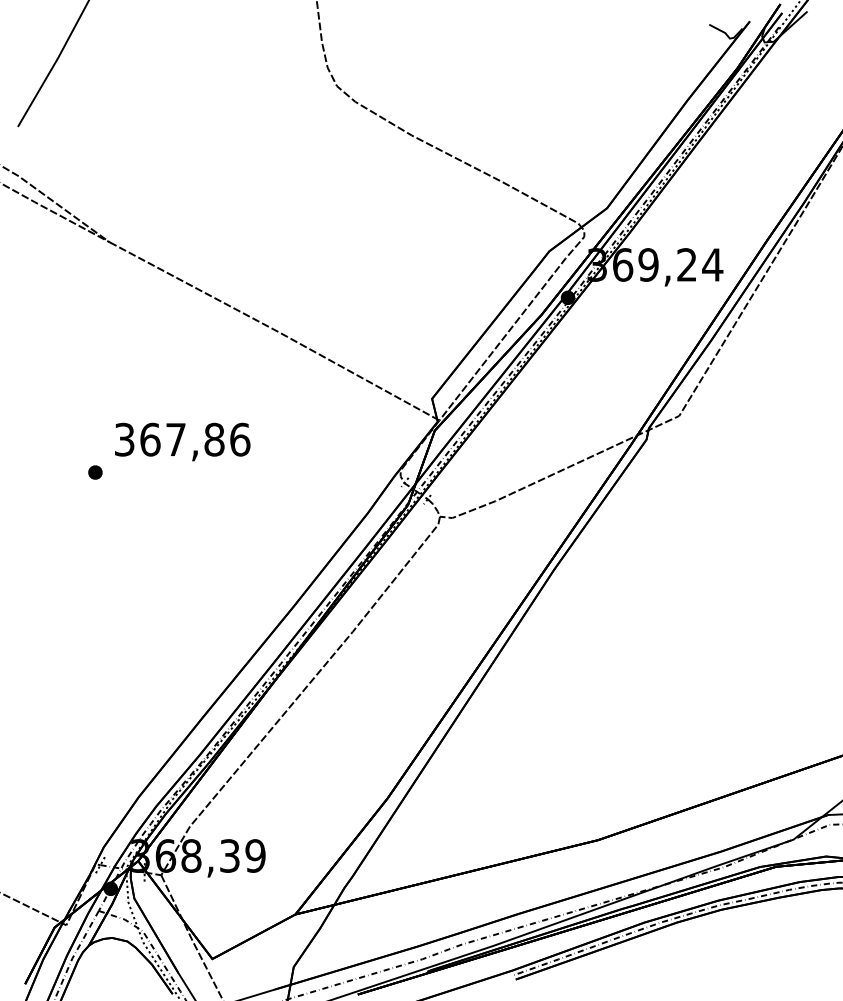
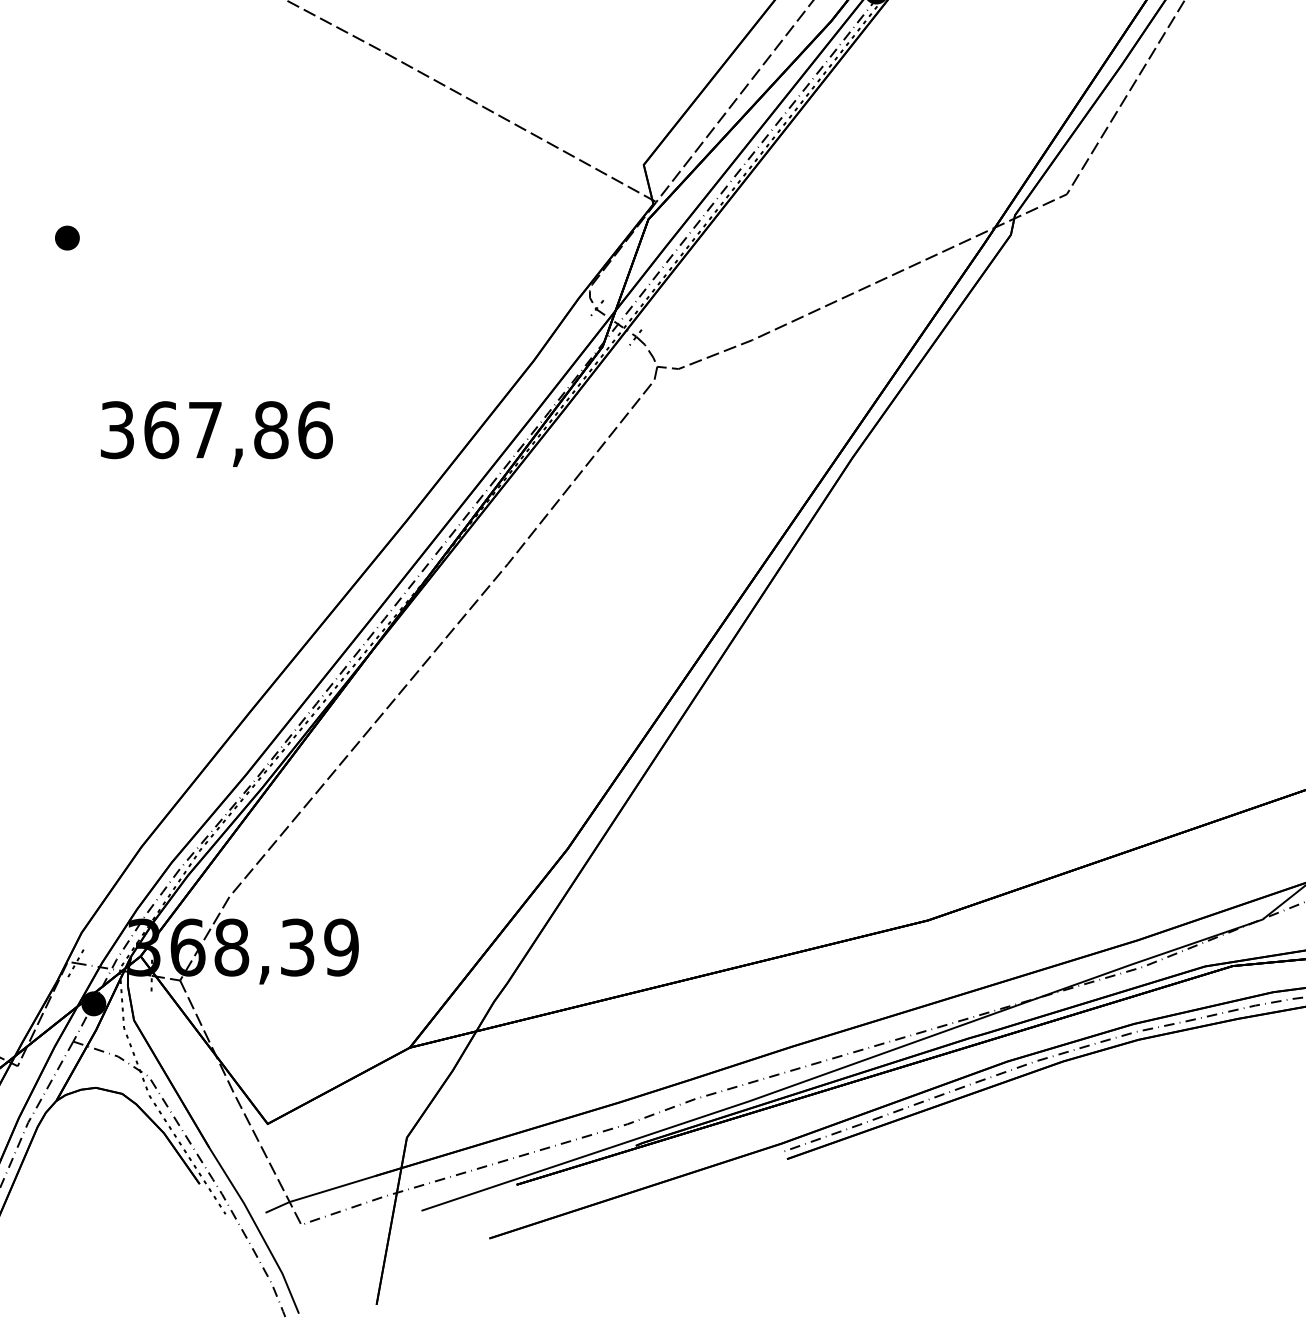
text: (182, 441) -> (216, 433), moved
part: (95, 472) -> (67, 237), moved

